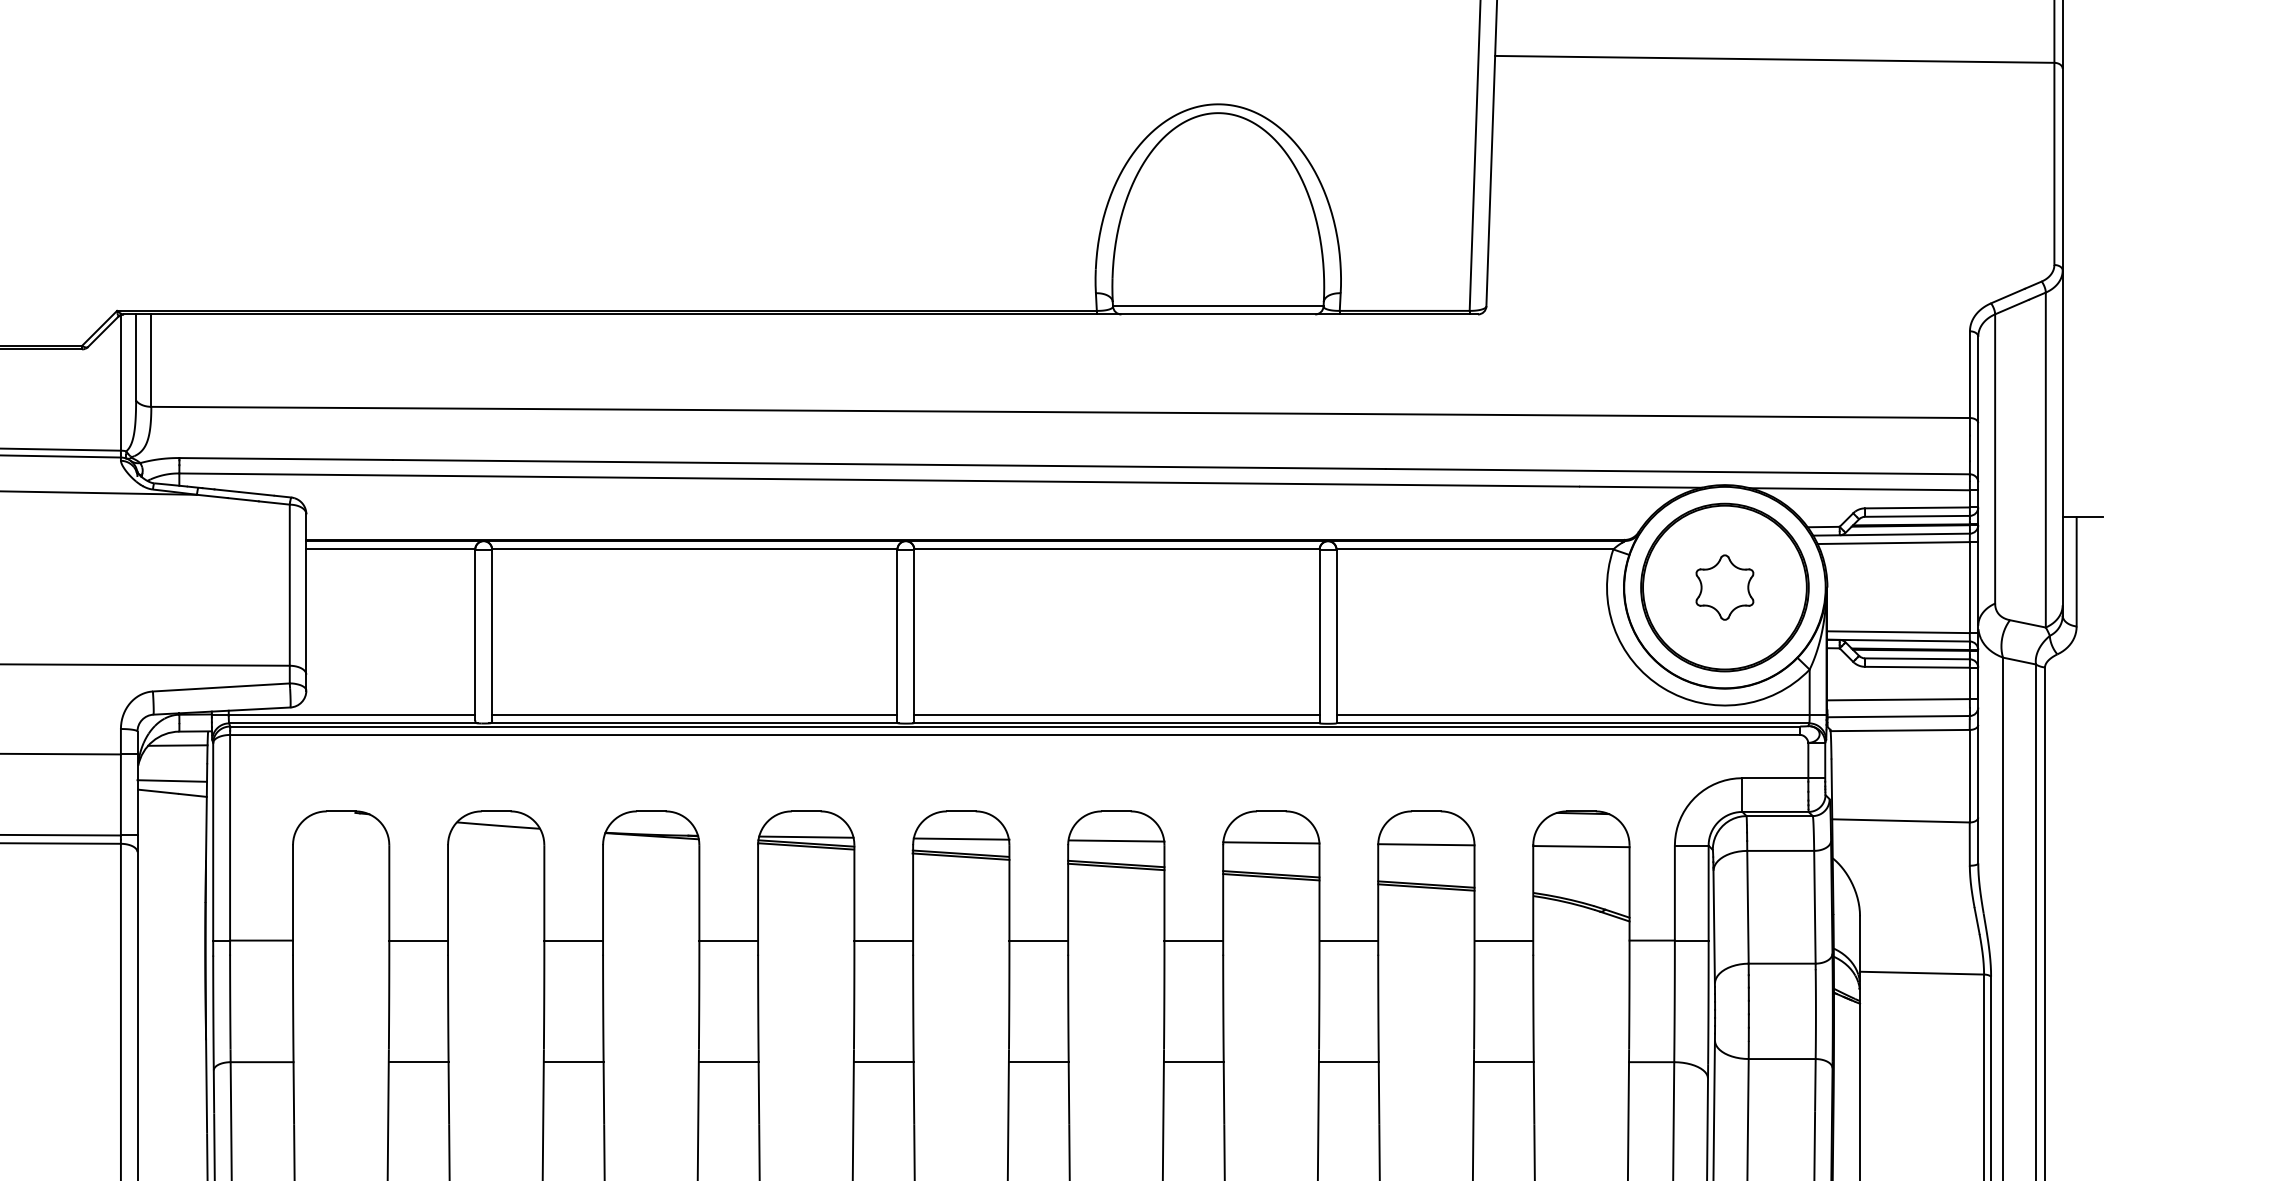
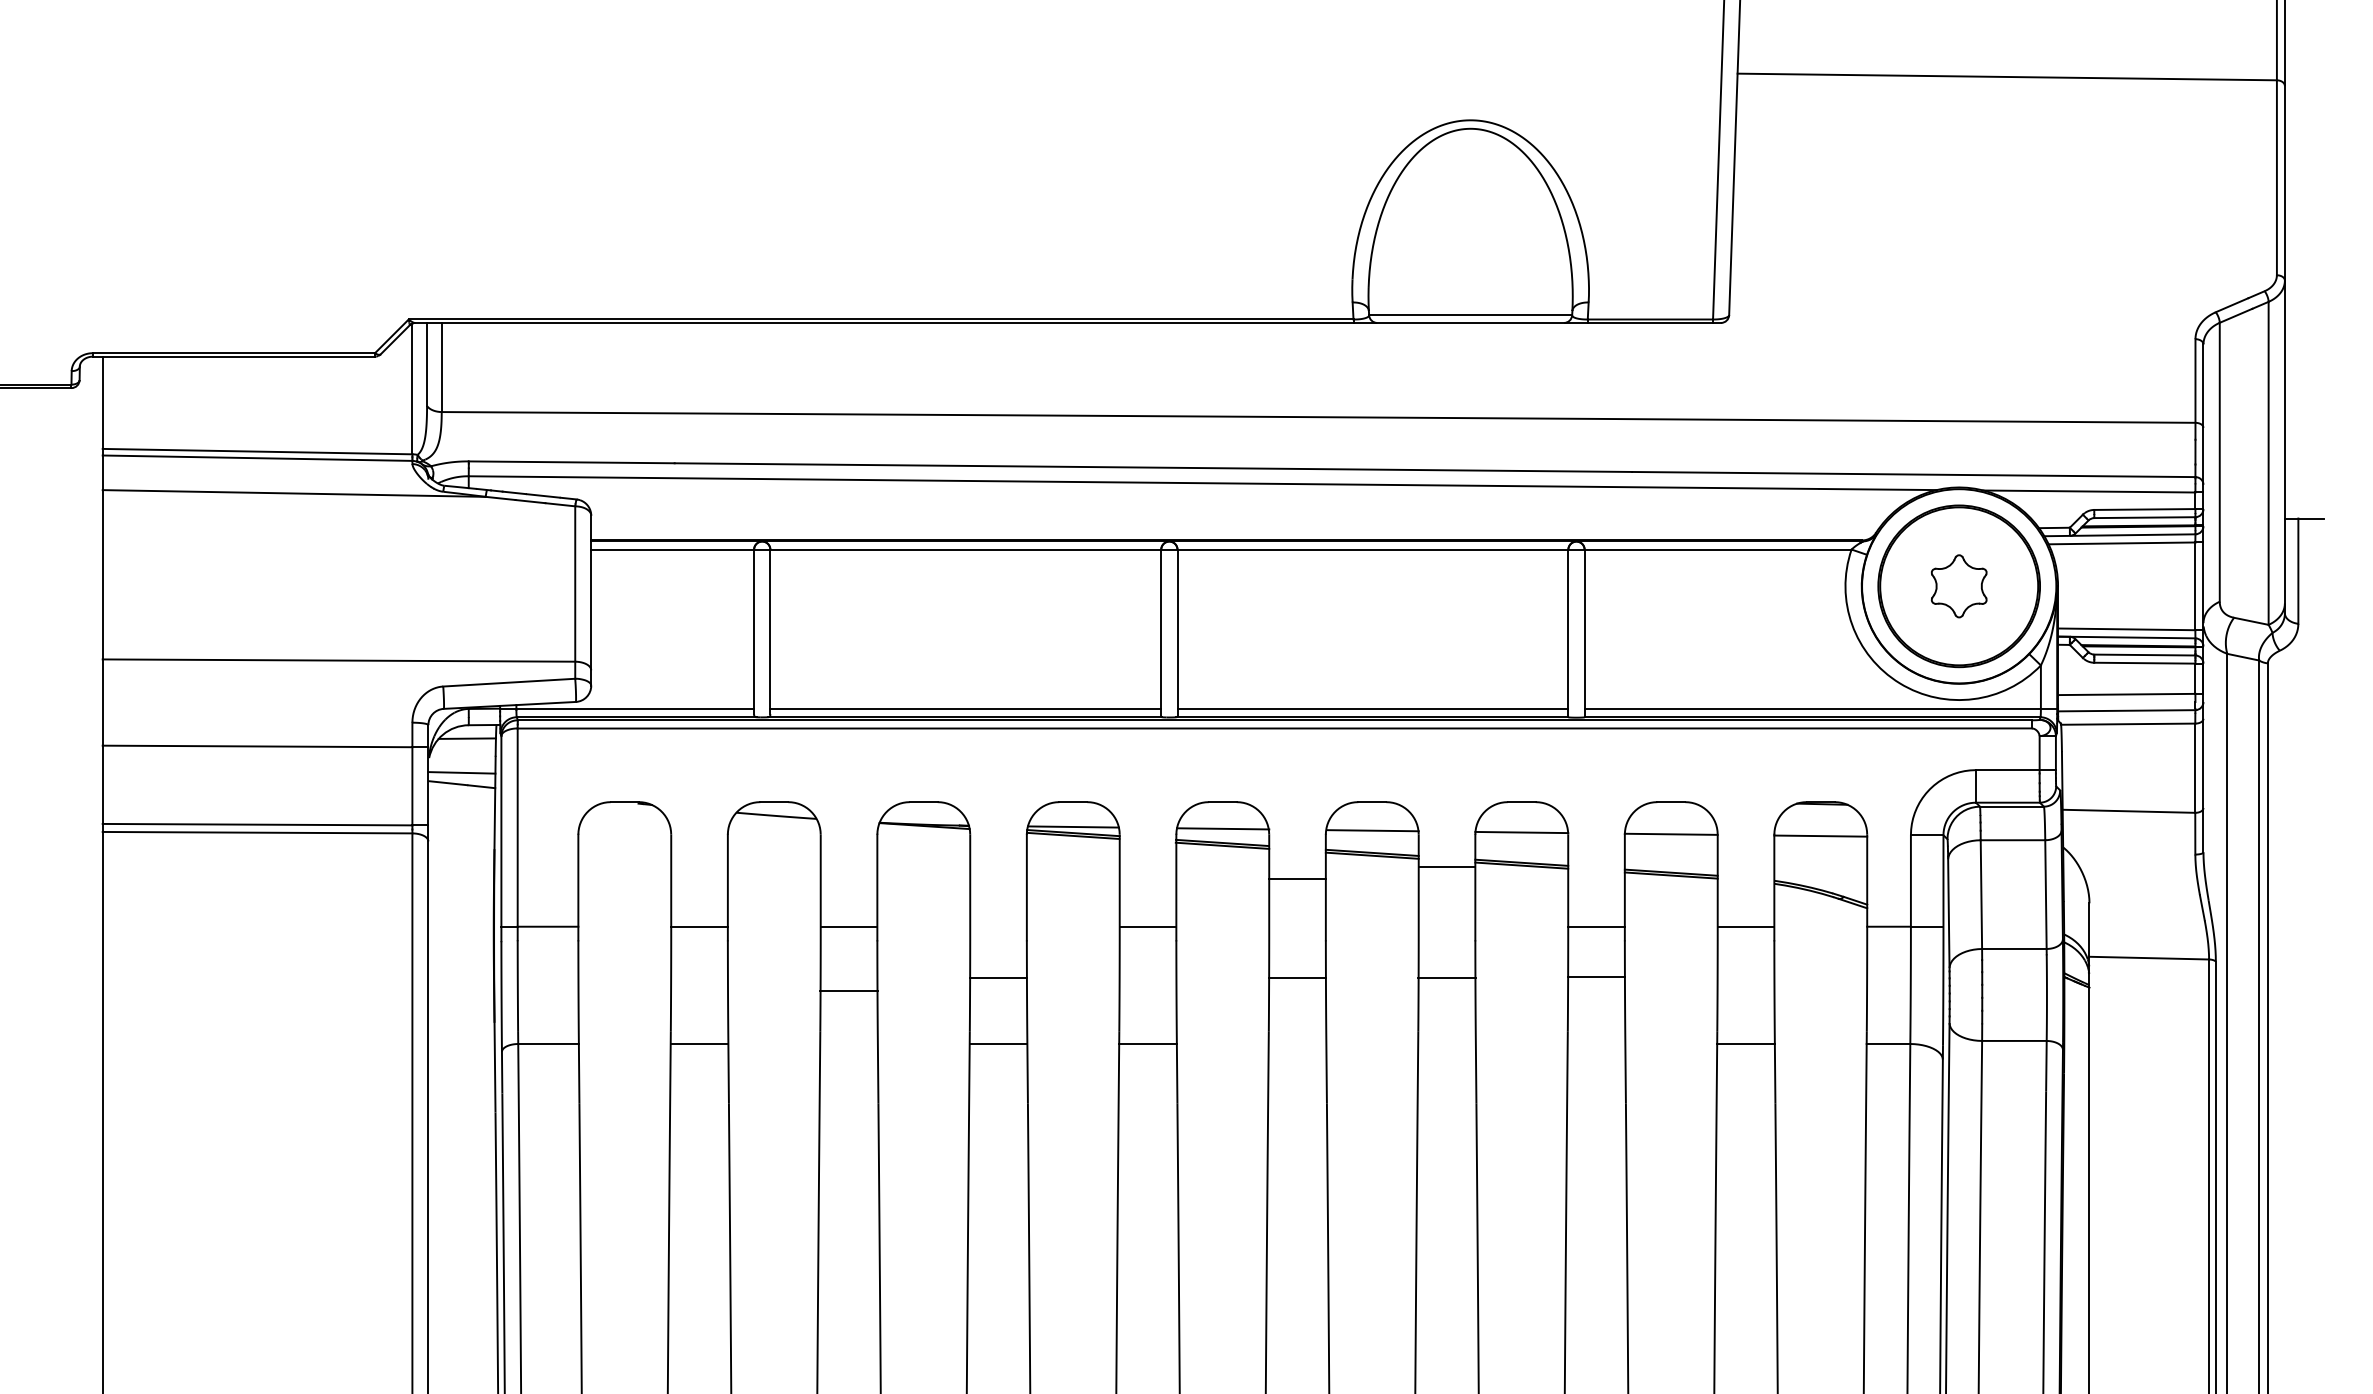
line: (728, 940) -> (998, 977), moved
line: (1038, 940) -> (1297, 878), moved
line: (1193, 940) -> (1446, 866), moved
line: (573, 1061) -> (848, 990), moved
line: (1038, 1061) -> (1297, 977), moved
line: (1193, 1061) -> (1446, 977), moved
line: (1348, 1061) -> (1596, 976), moved

